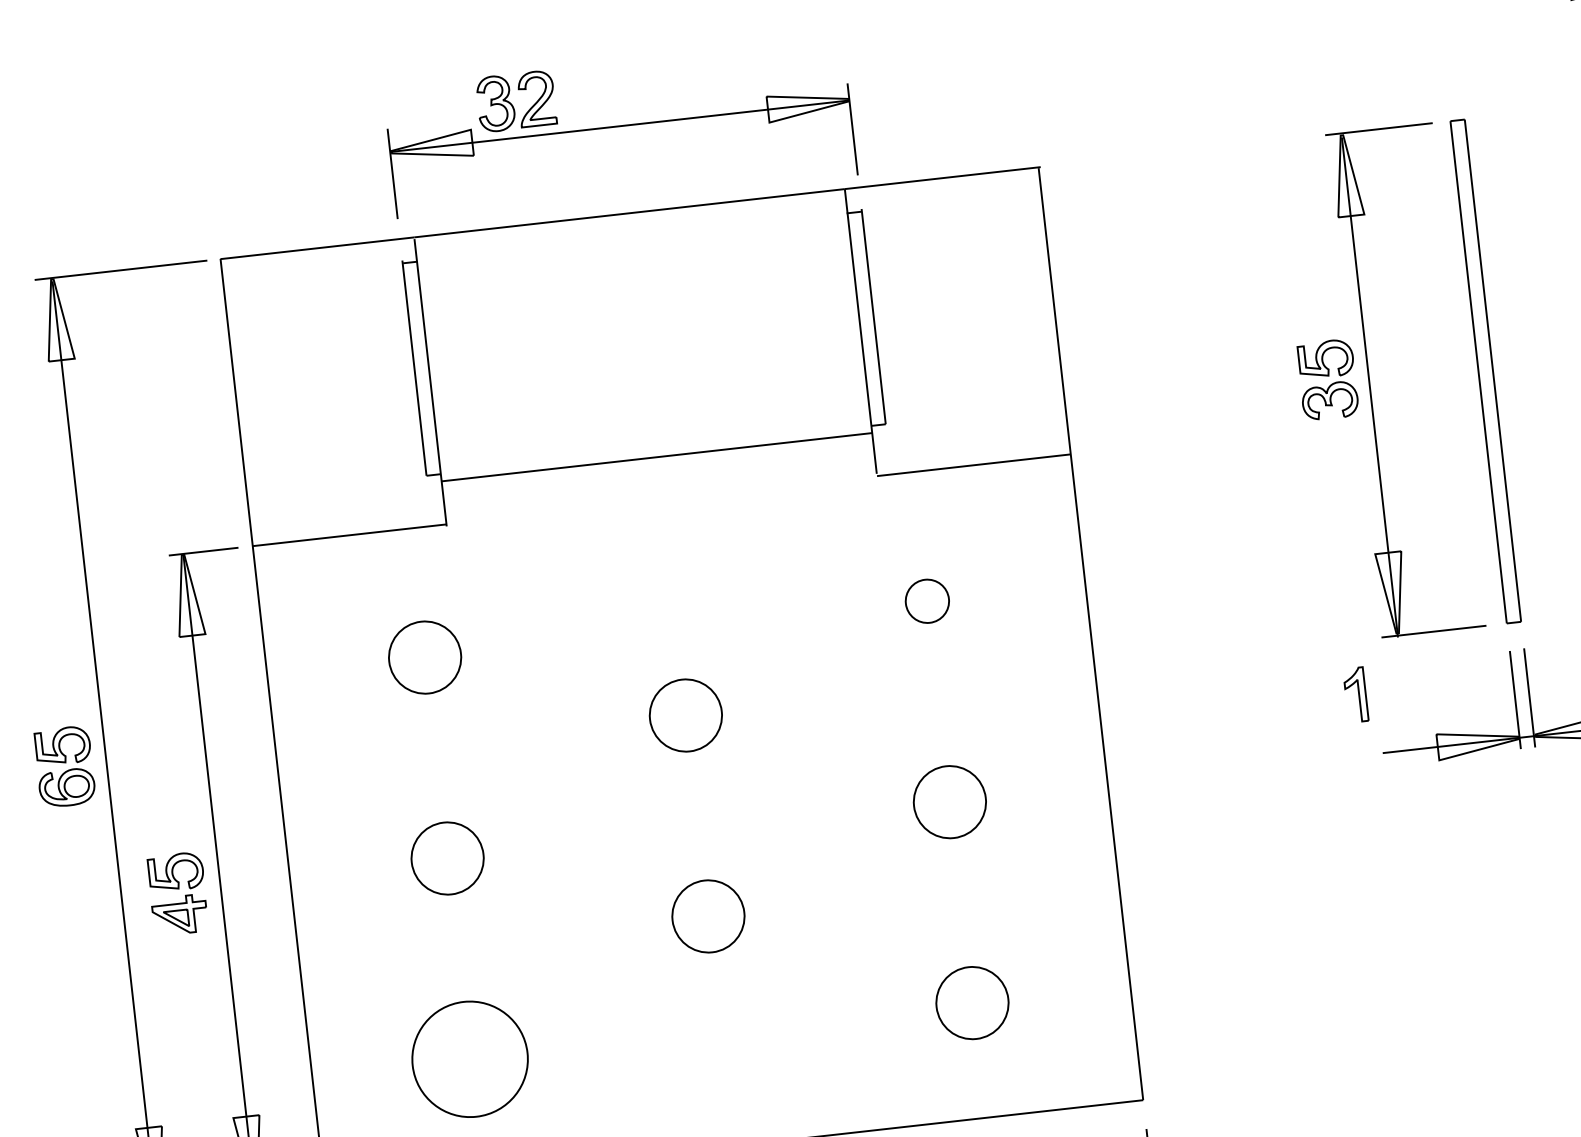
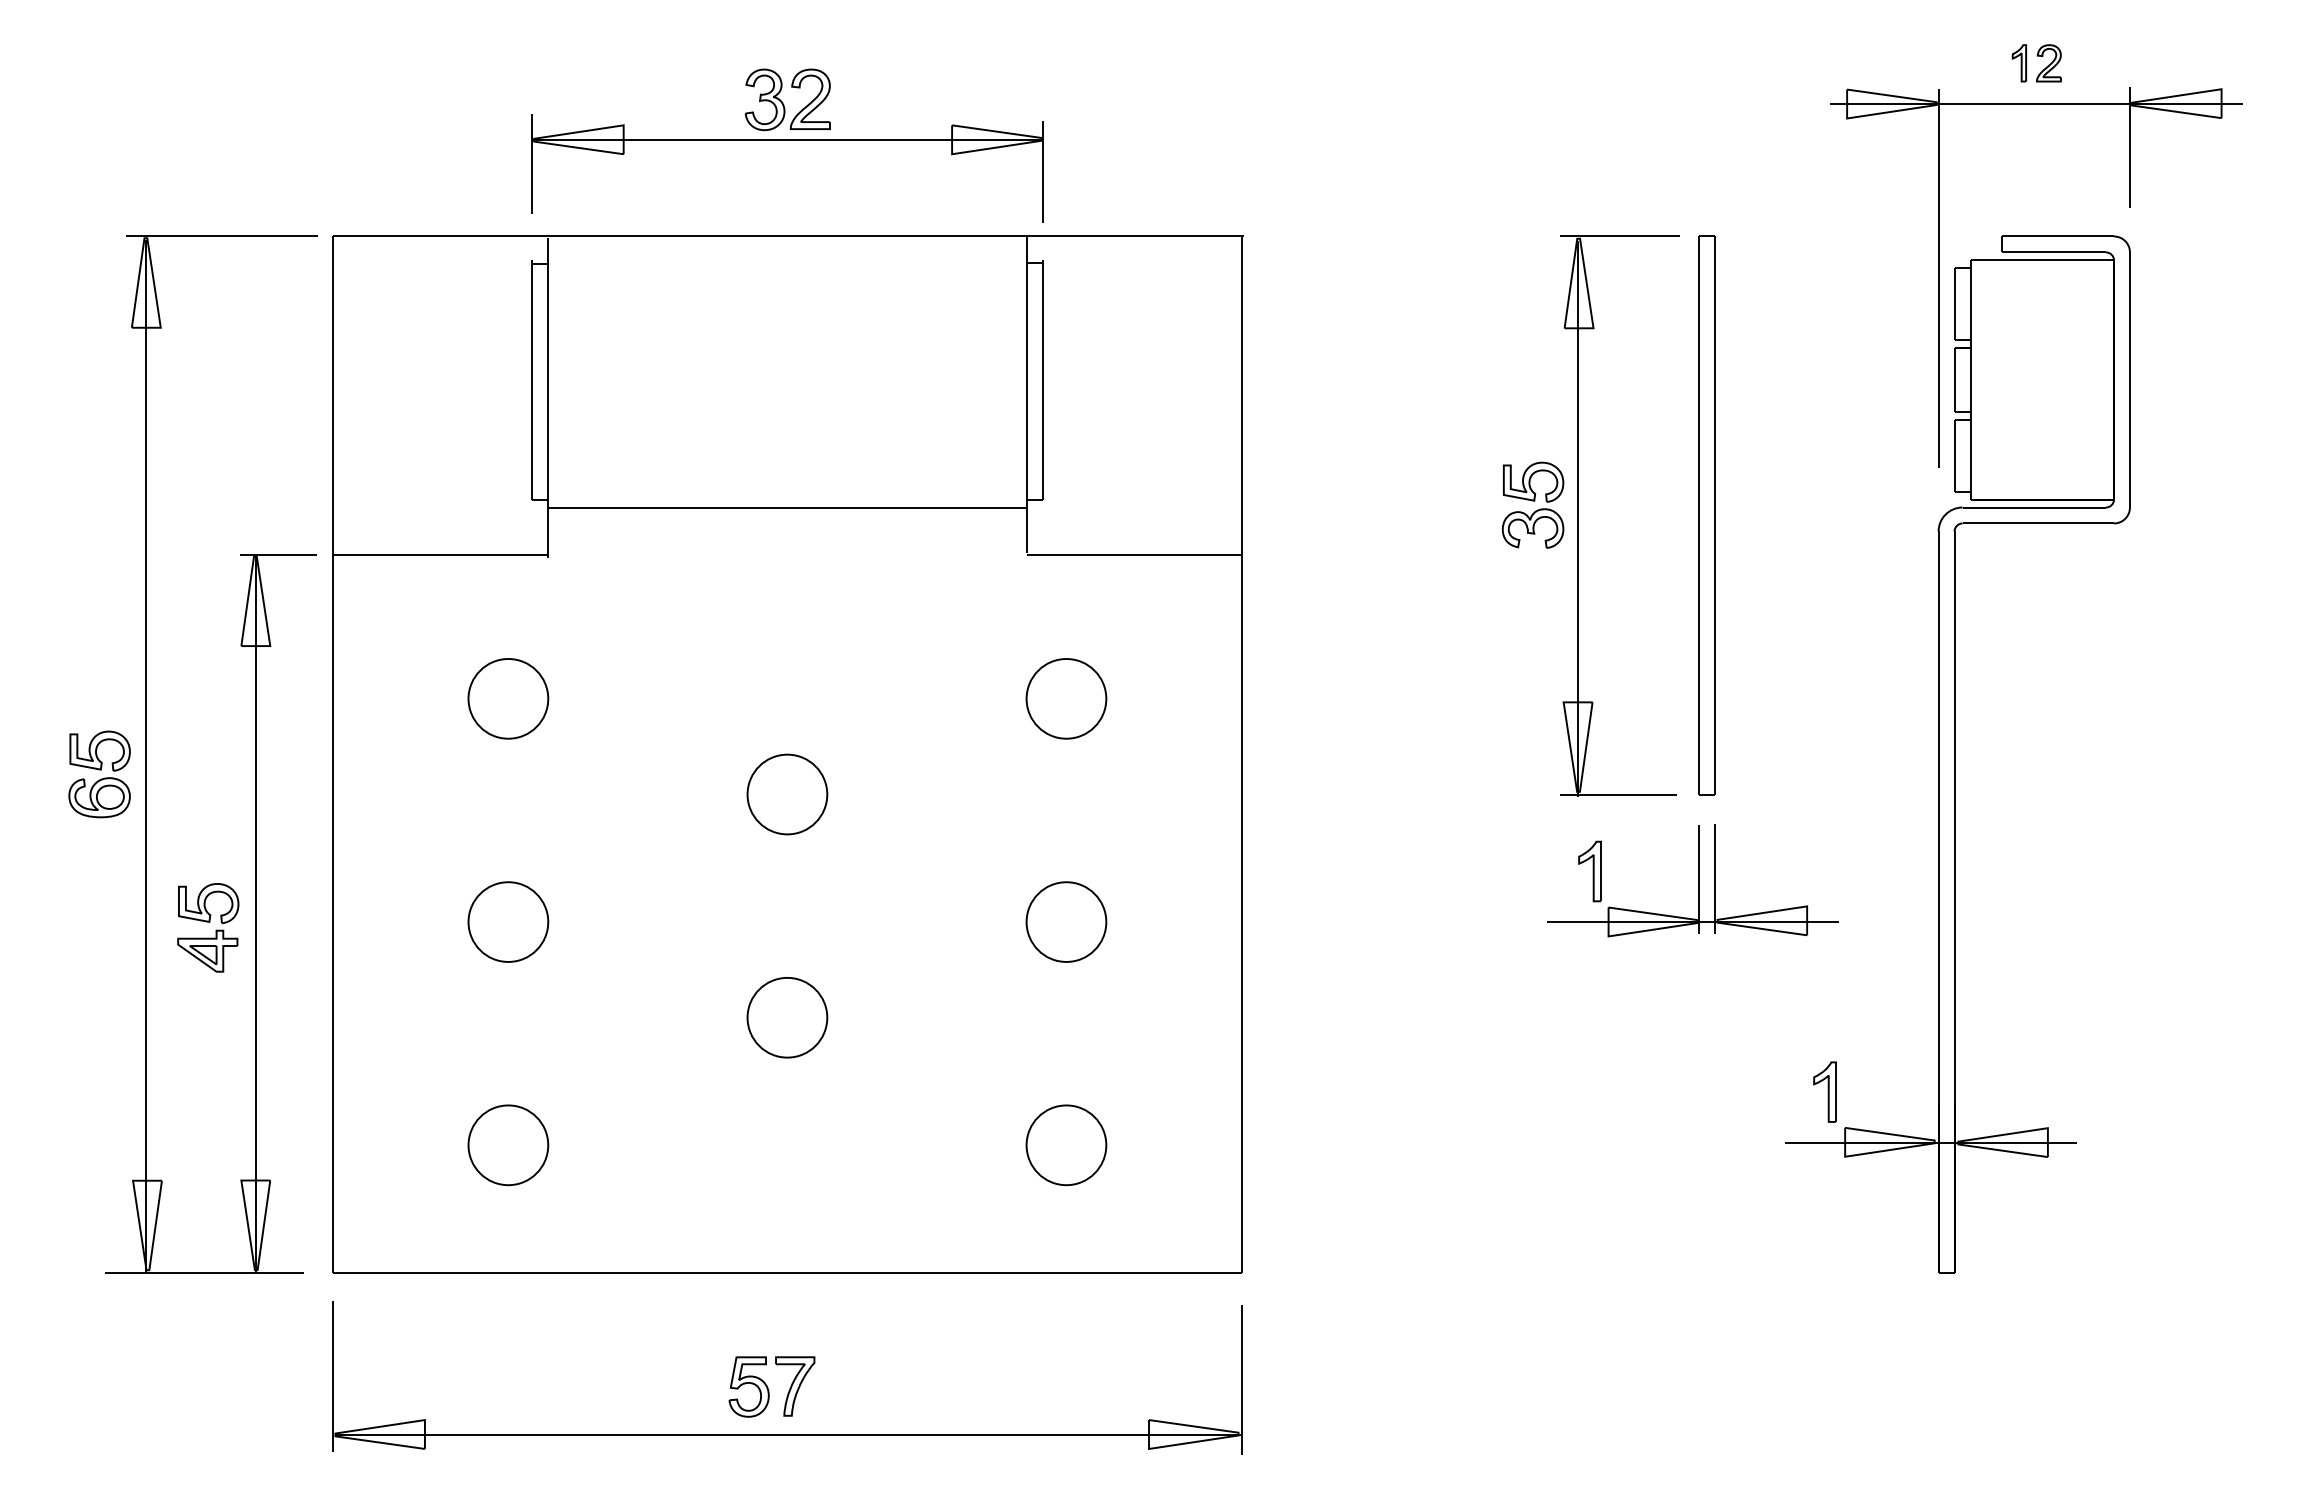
part: (515, 101) -> (787, 99), moved
part: (927, 600) -> (1066, 698), size x1.67
part: (1355, 695) -> (1589, 871), moved
part: (470, 1059) -> (508, 1145), size x0.62

